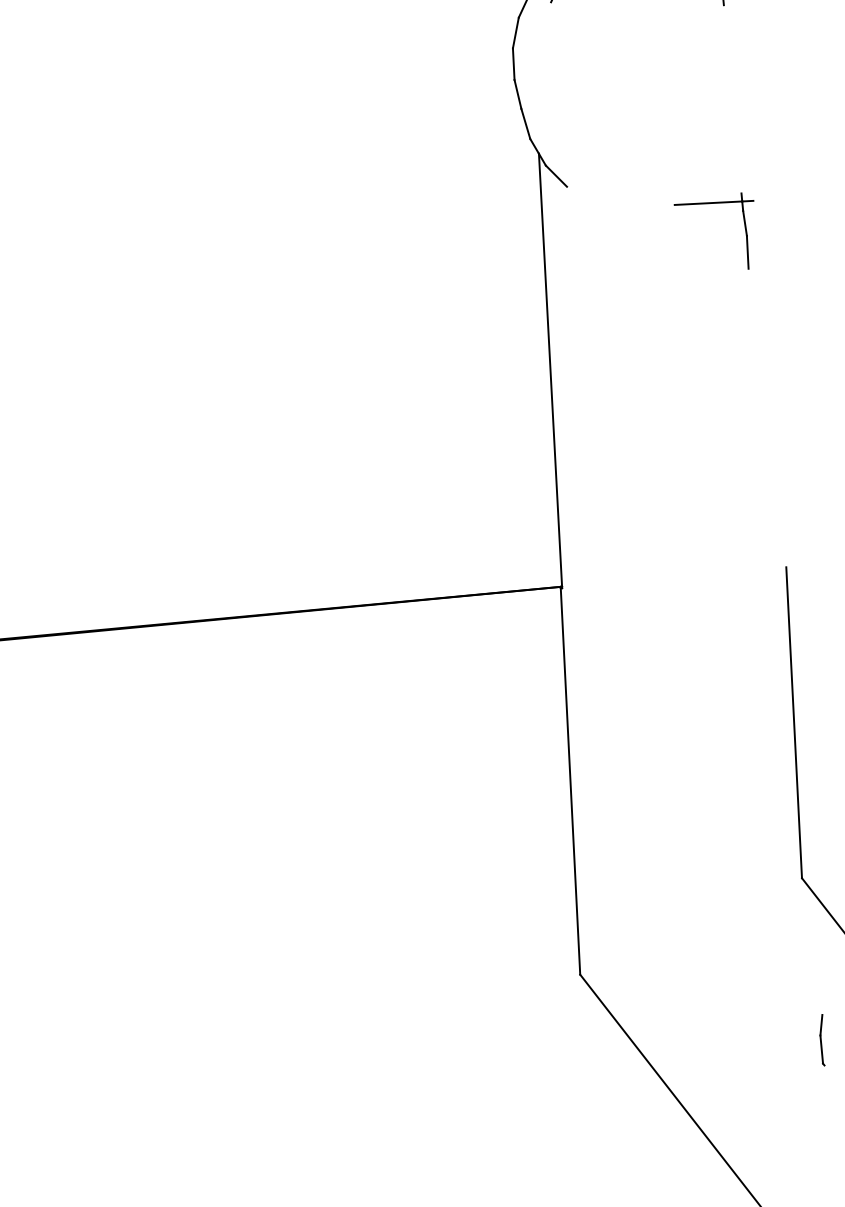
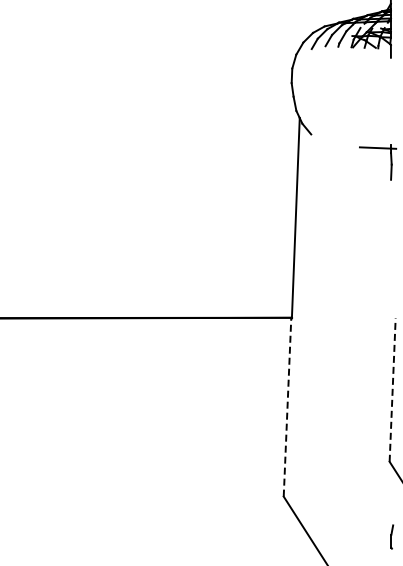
line: (793, 723) -> (392, 390), solid -> dashed
line: (570, 781) -> (287, 407), solid -> dashed

